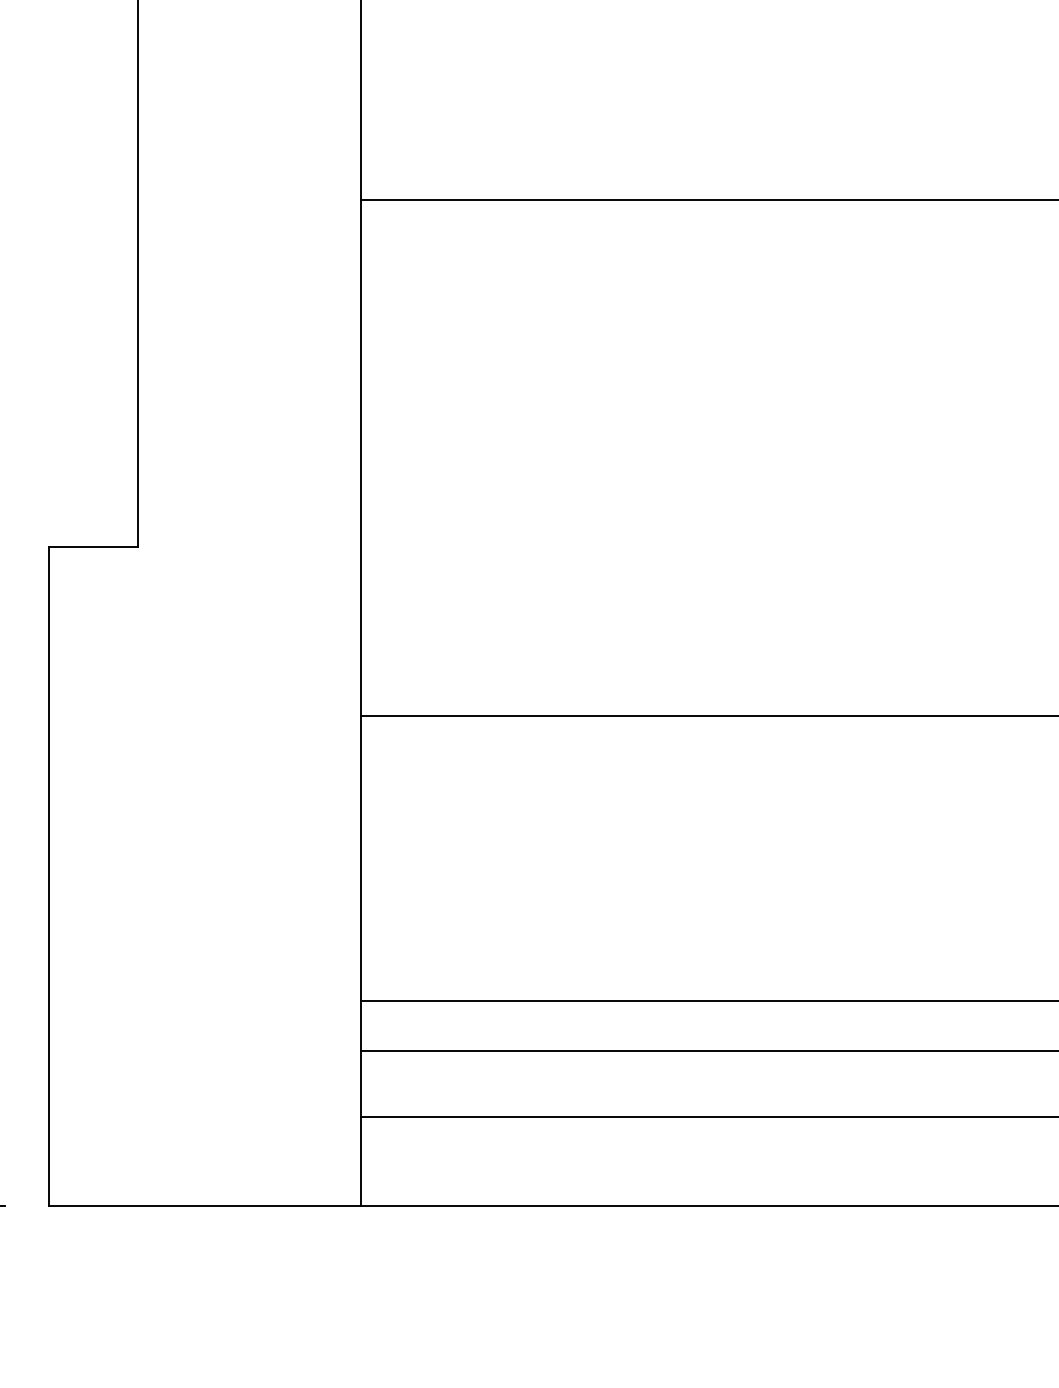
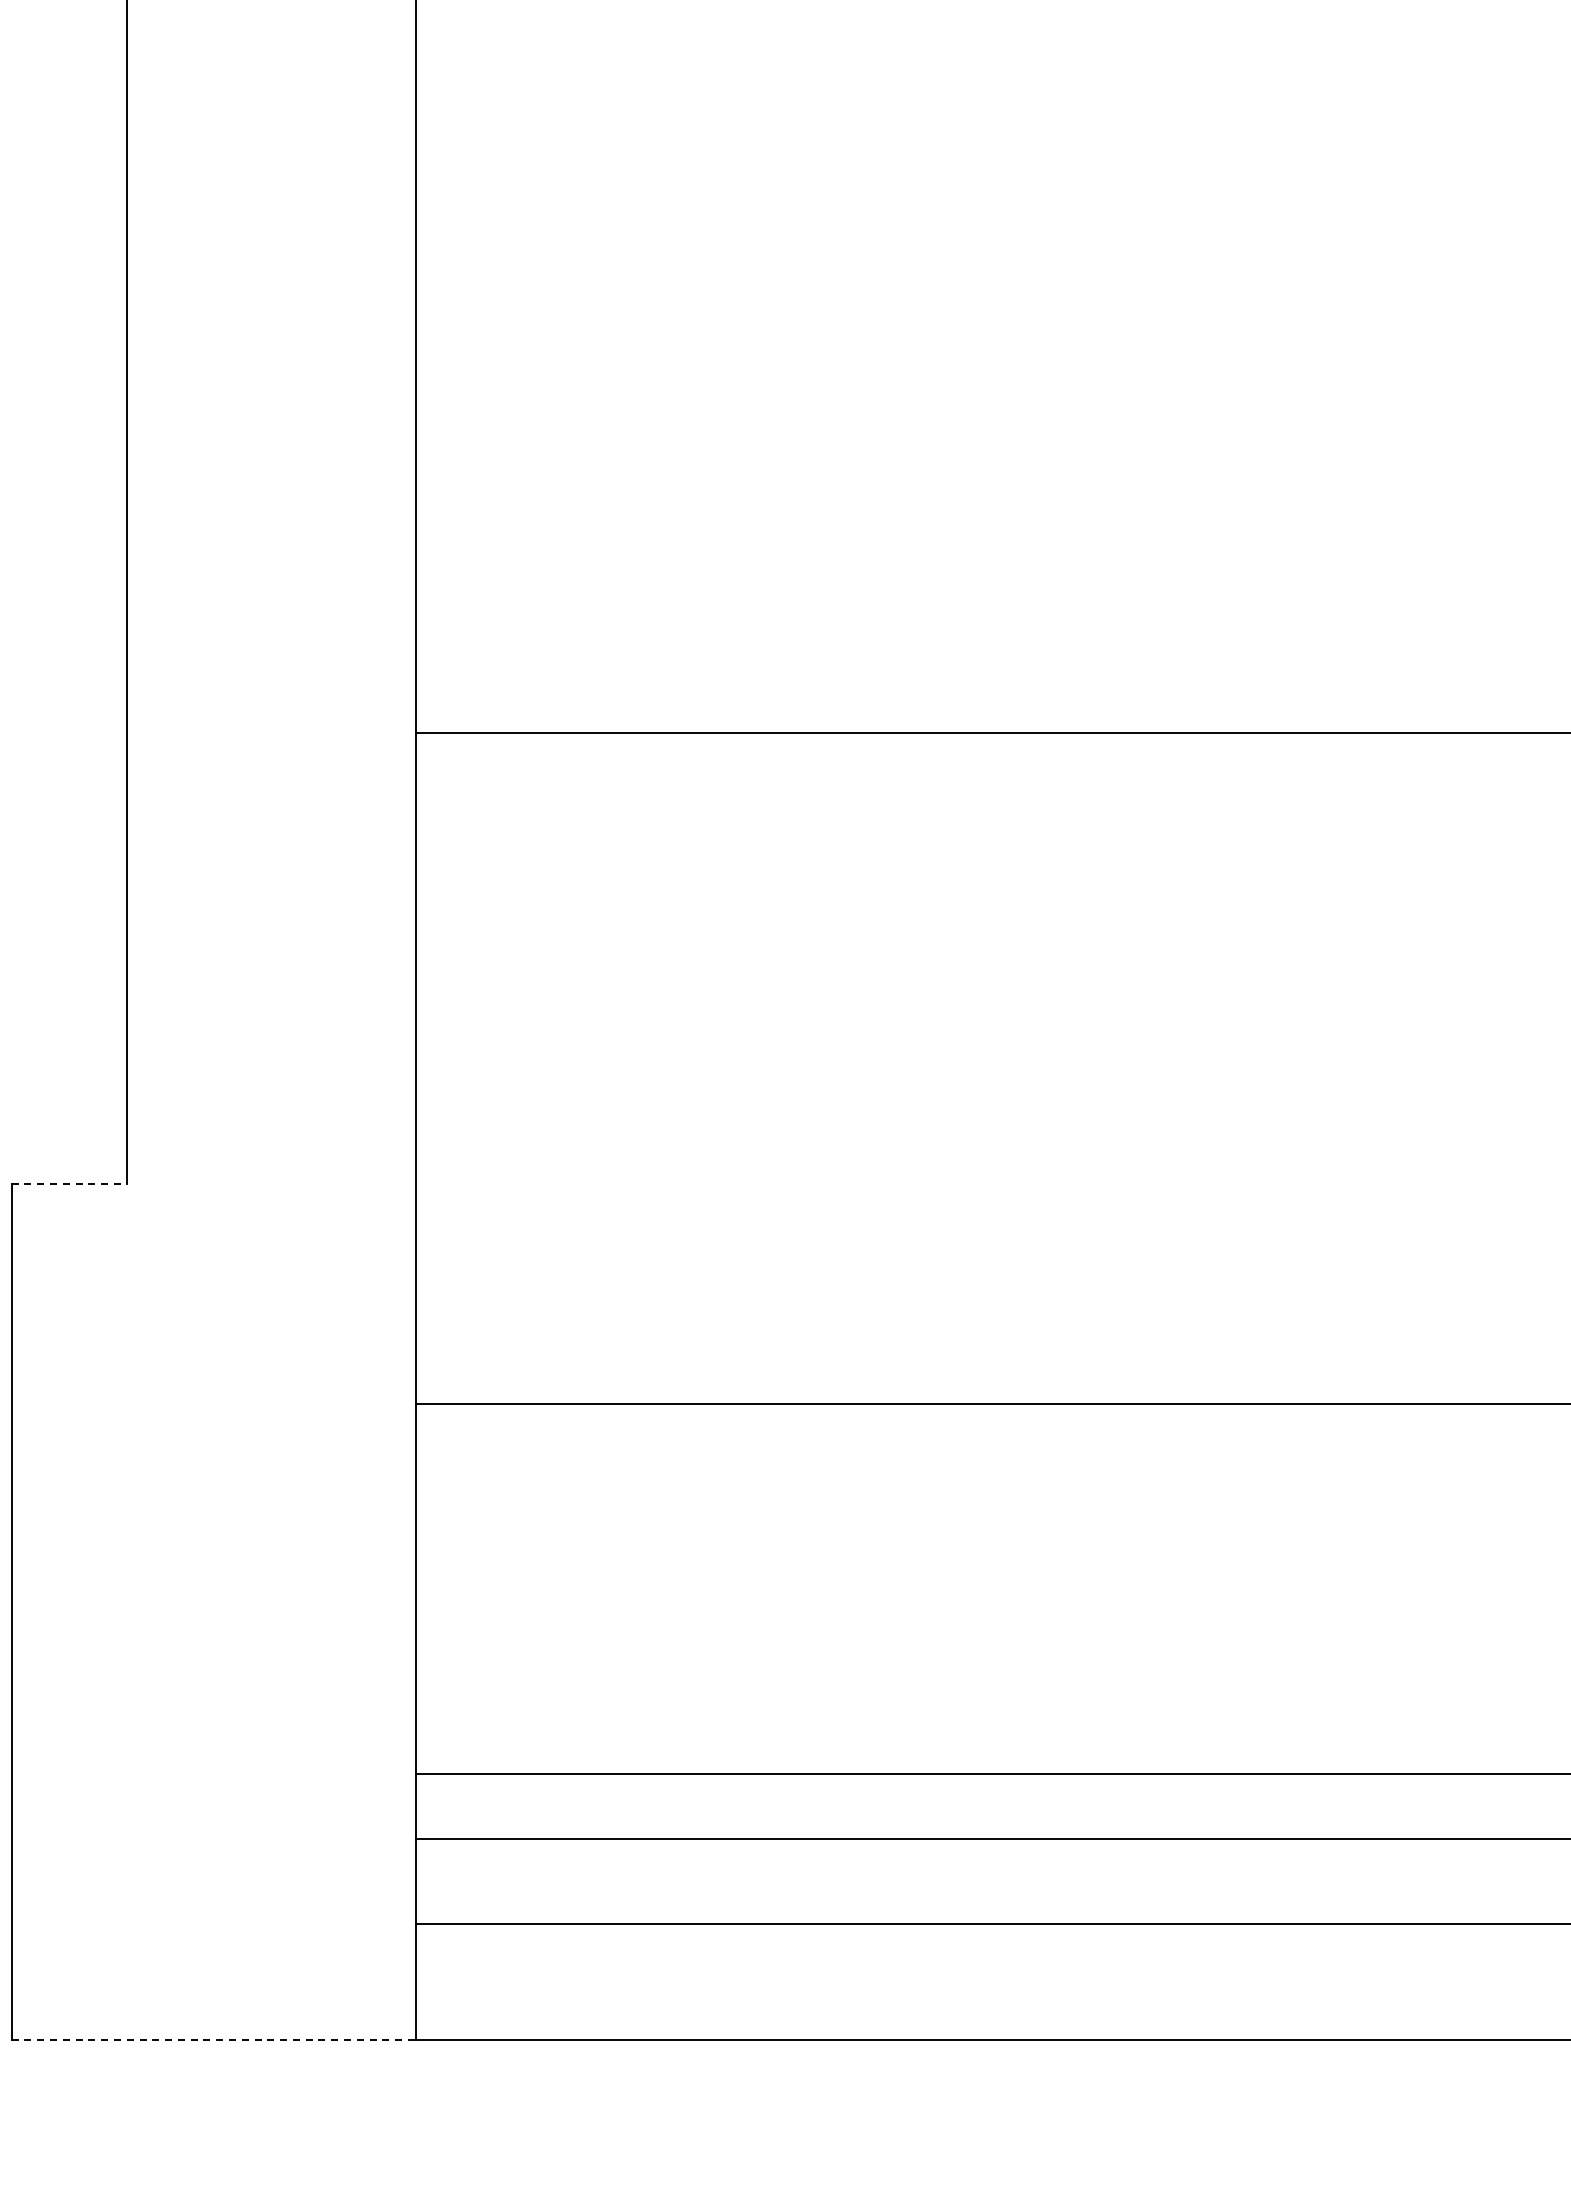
line: (93, 546) -> (69, 1183), solid -> dashed
line: (205, 1205) -> (214, 2039), solid -> dashed

